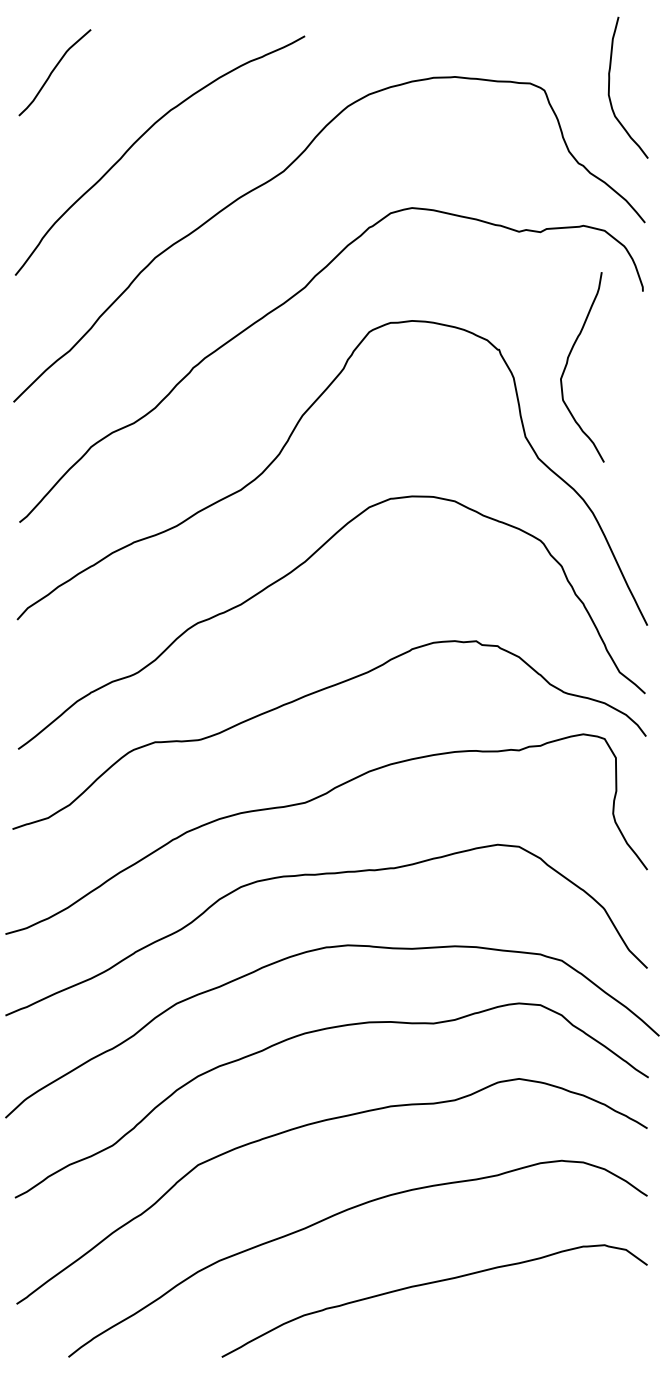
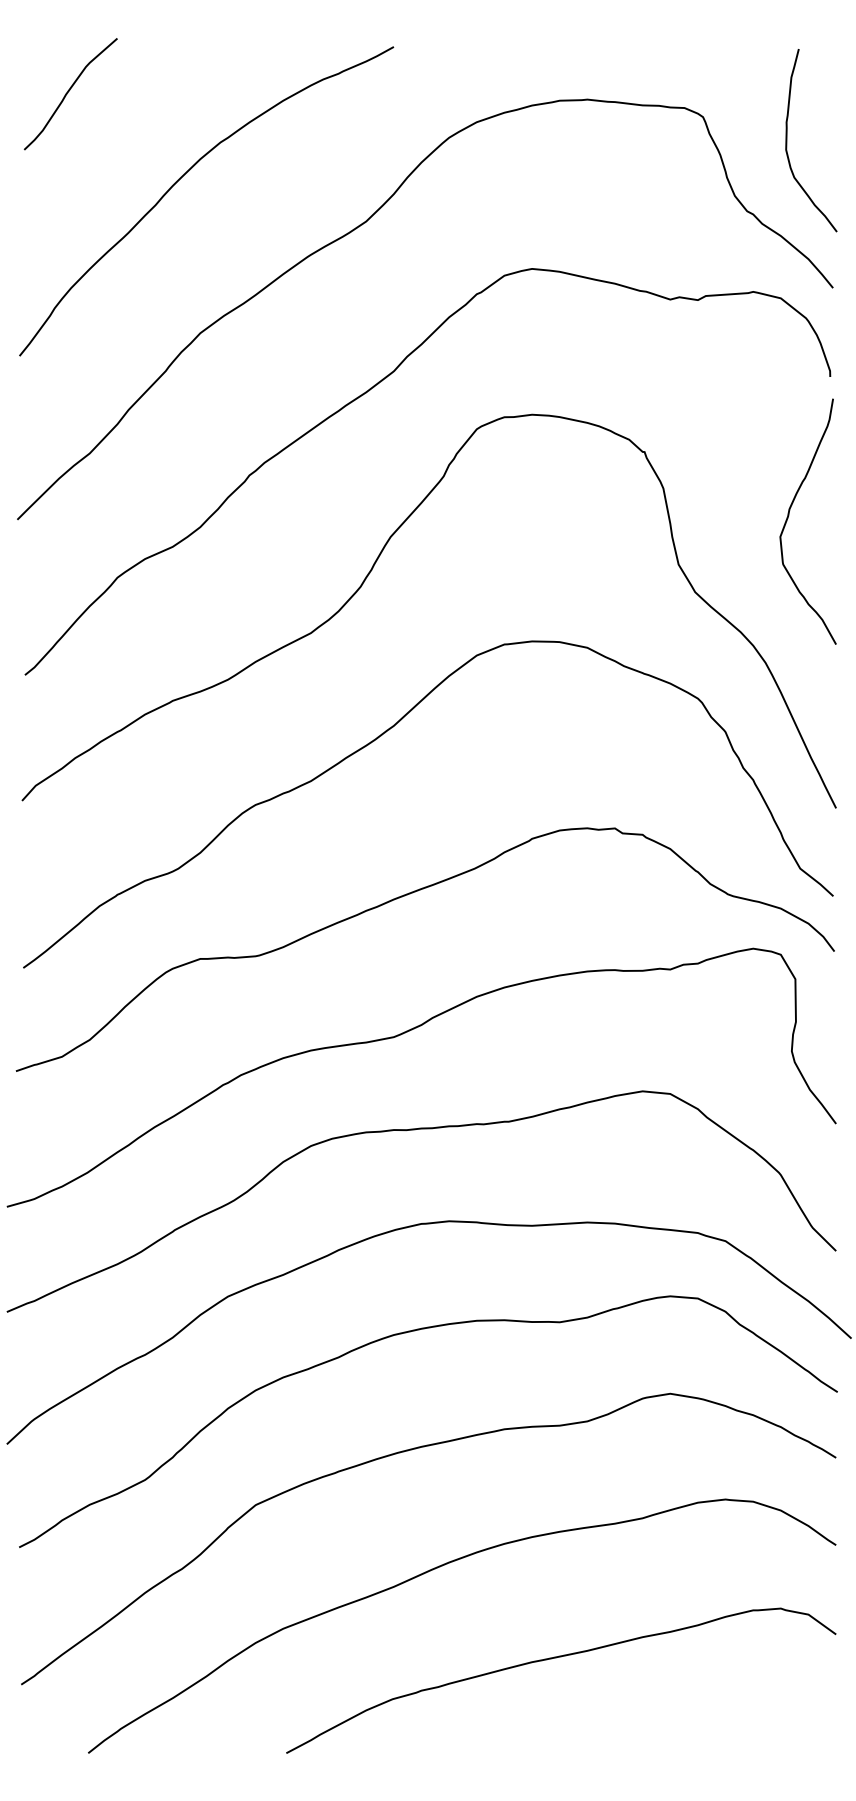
curve: (609, 87) -> (787, 140), moved
curve: (568, 362) -> (789, 515), moved

